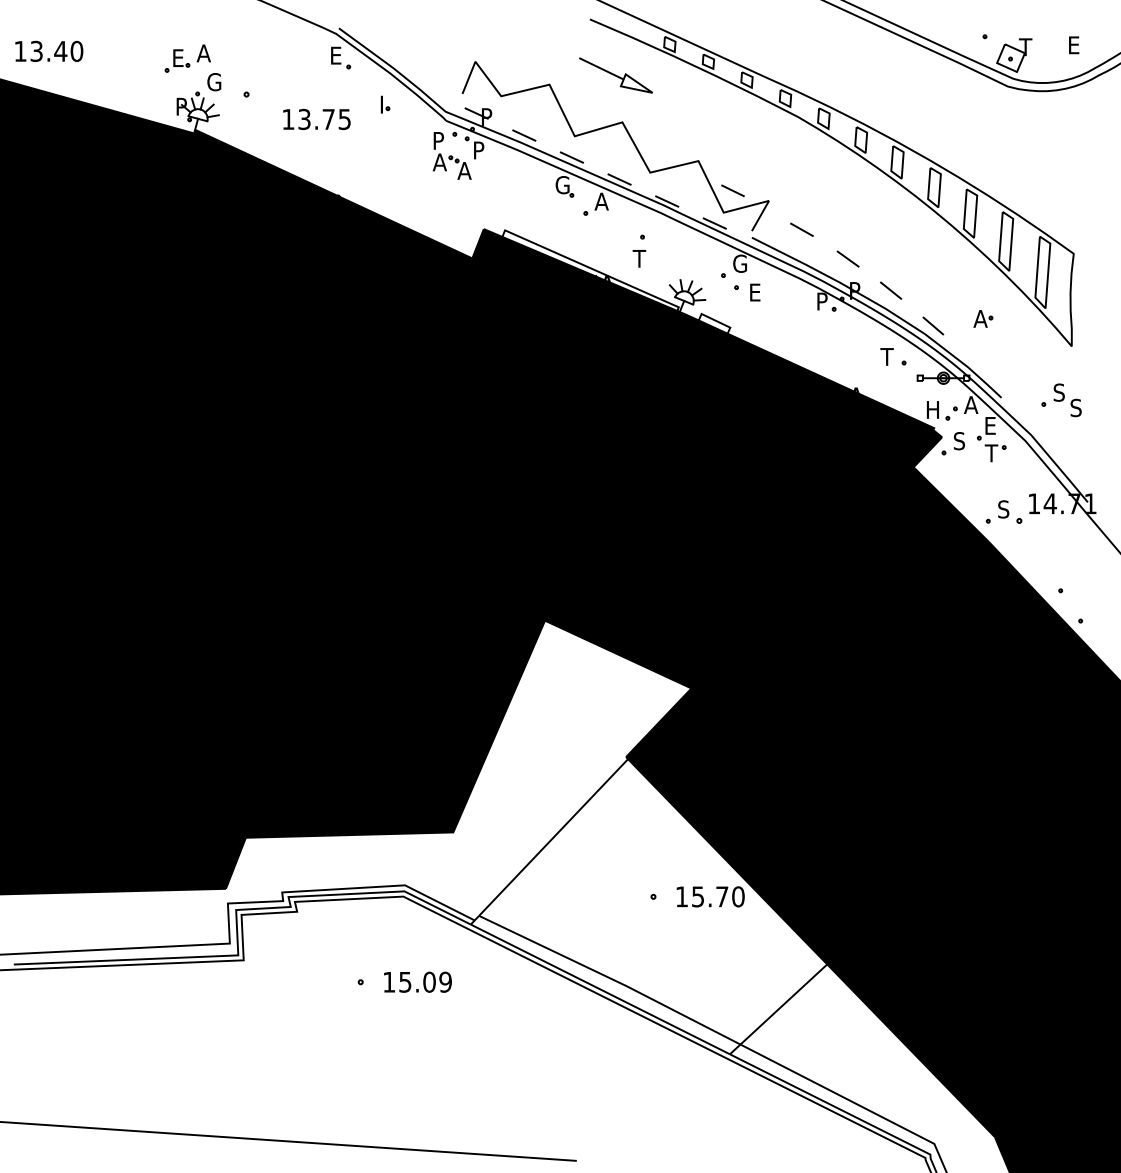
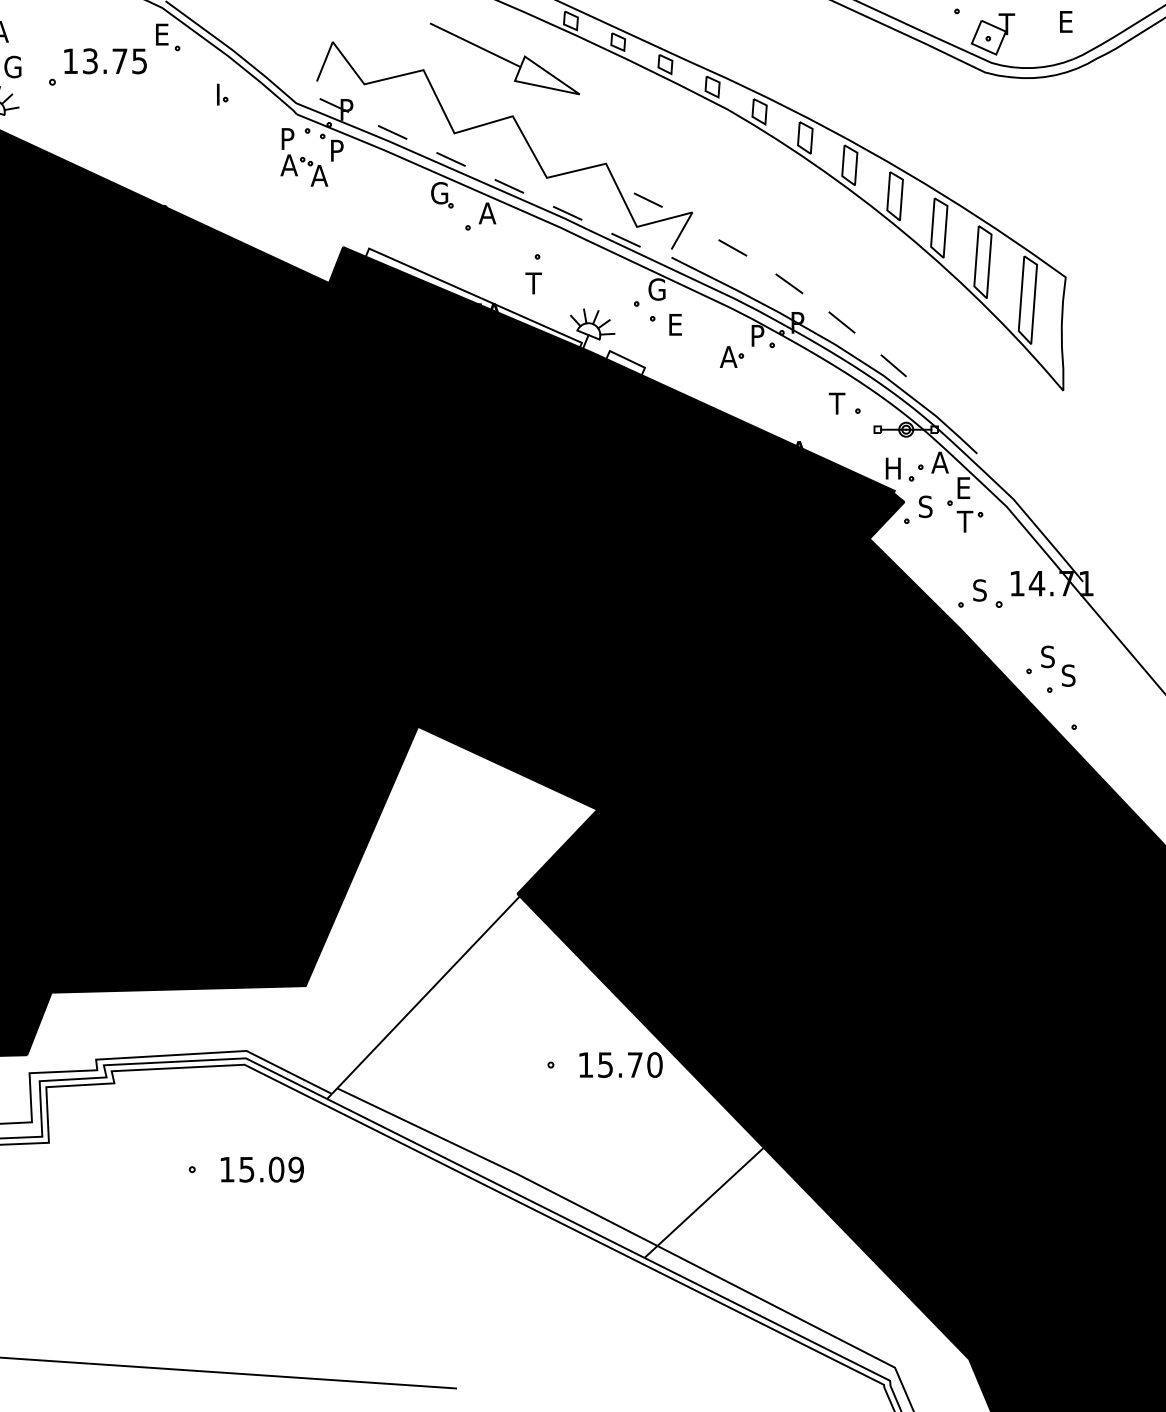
part: (615, 75) -> (504, 58), size x1.67
text: (316, 119) -> (105, 61), moved
part: (983, 318) -> (732, 356), moved
part: (1061, 400) -> (1050, 666), moved

